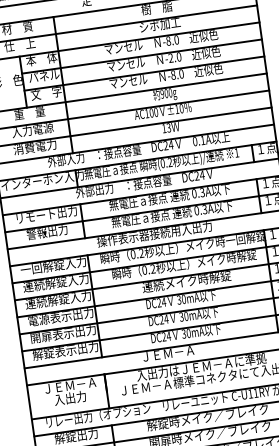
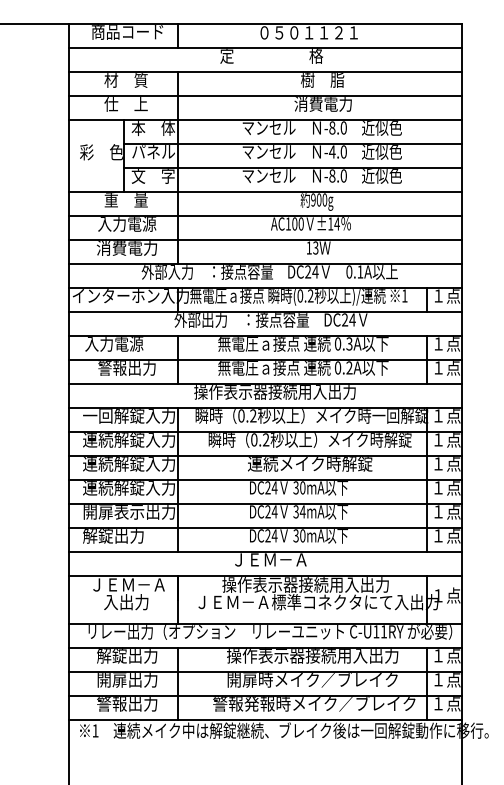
text: (159, 25) -> (323, 104), シボ加工 -> 消費電力
text: (170, 57) -> (331, 151), -2.0 -> -4.0
text: (181, 108) -> (336, 223), ±10 -> ±14
text: (204, 209) -> (349, 368), 0.3A -> 0.2A
text: (45, 215) -> (128, 344), リモート出力 -> 入力電源
text: (186, 316) -> (302, 511), 30mA -> 34mA
text: (55, 318) -> (121, 488), 電源表示出力 -> 連続解錠入力
text: (76, 349) -> (144, 536), 解錠表示出力 -> 解錠出力
text: (201, 366) -> (313, 584), 入出力はＪＥＭ－Ａに準拠 -> 操作表示器接続用入出力
text: (207, 417) -> (312, 656), 解錠時メイク／ブレイク -> 操作表示器接続用入出力

